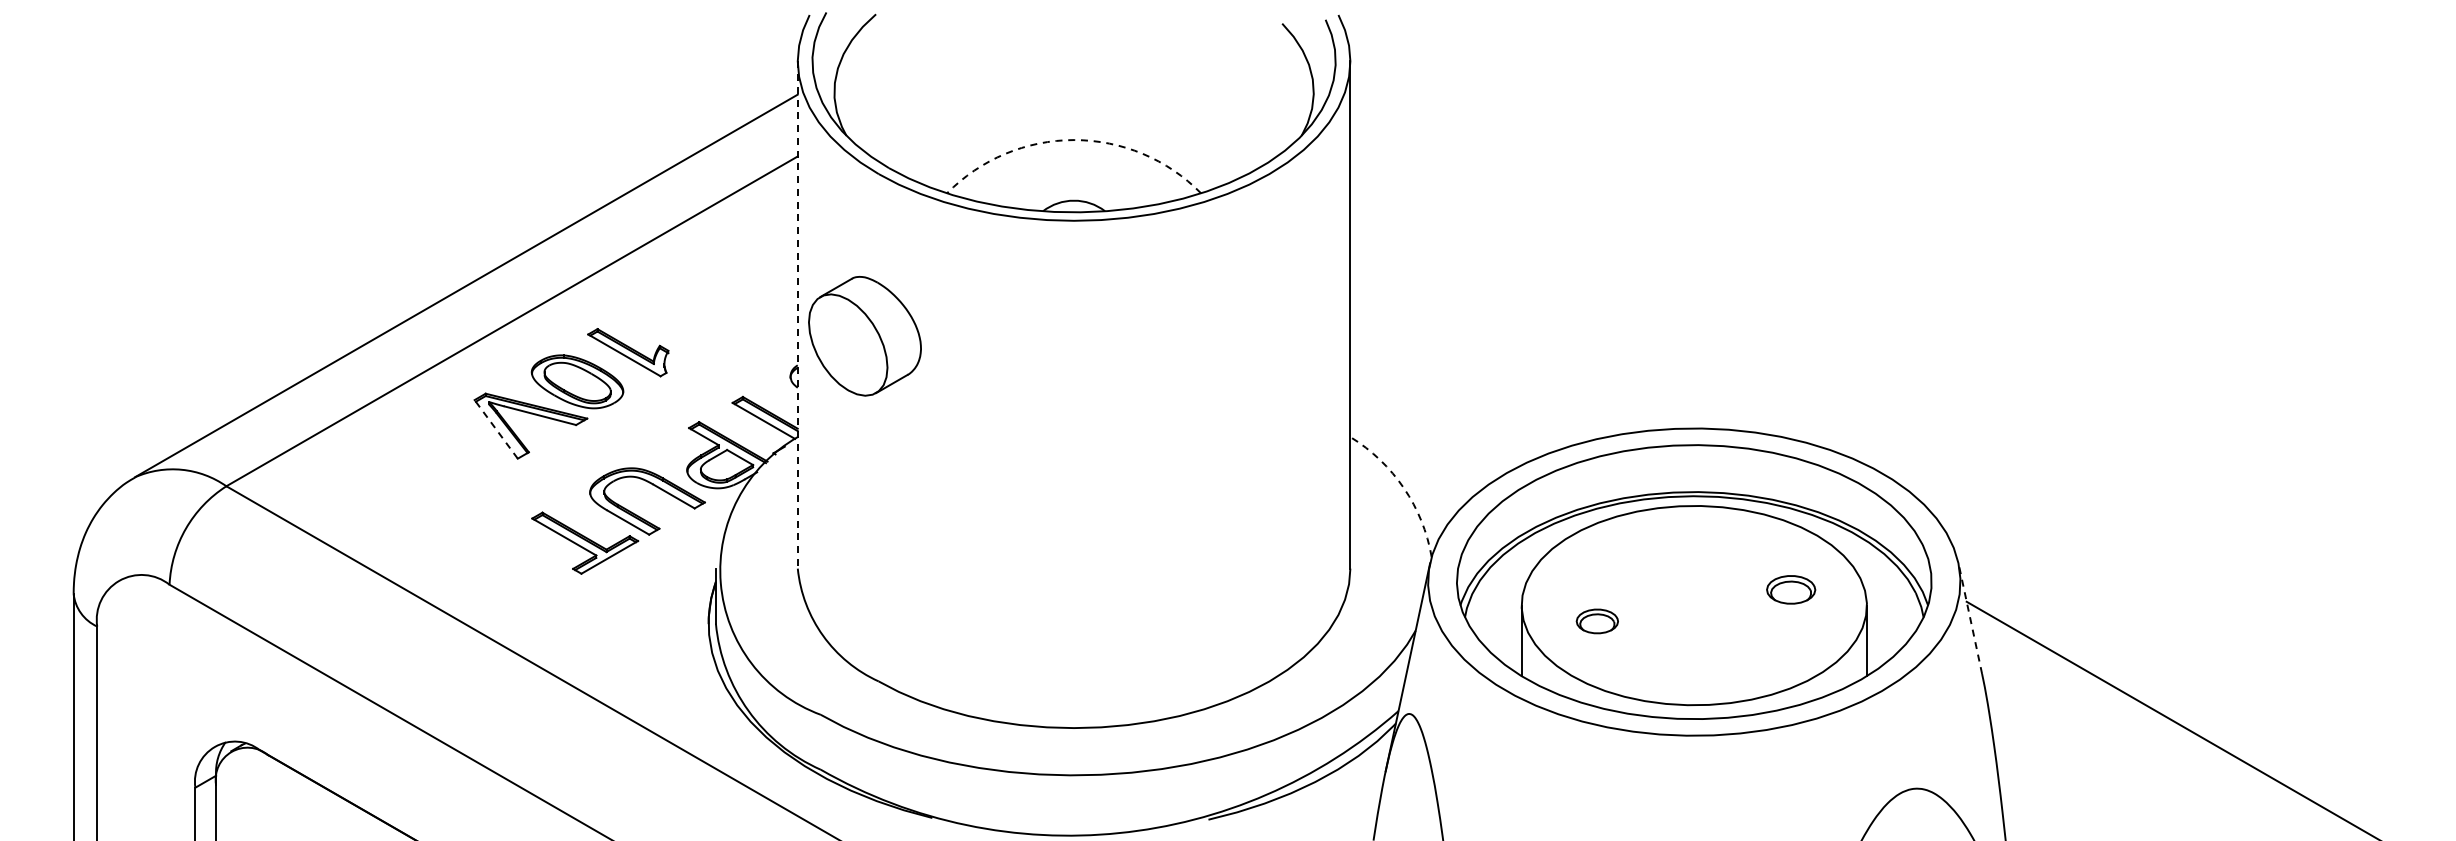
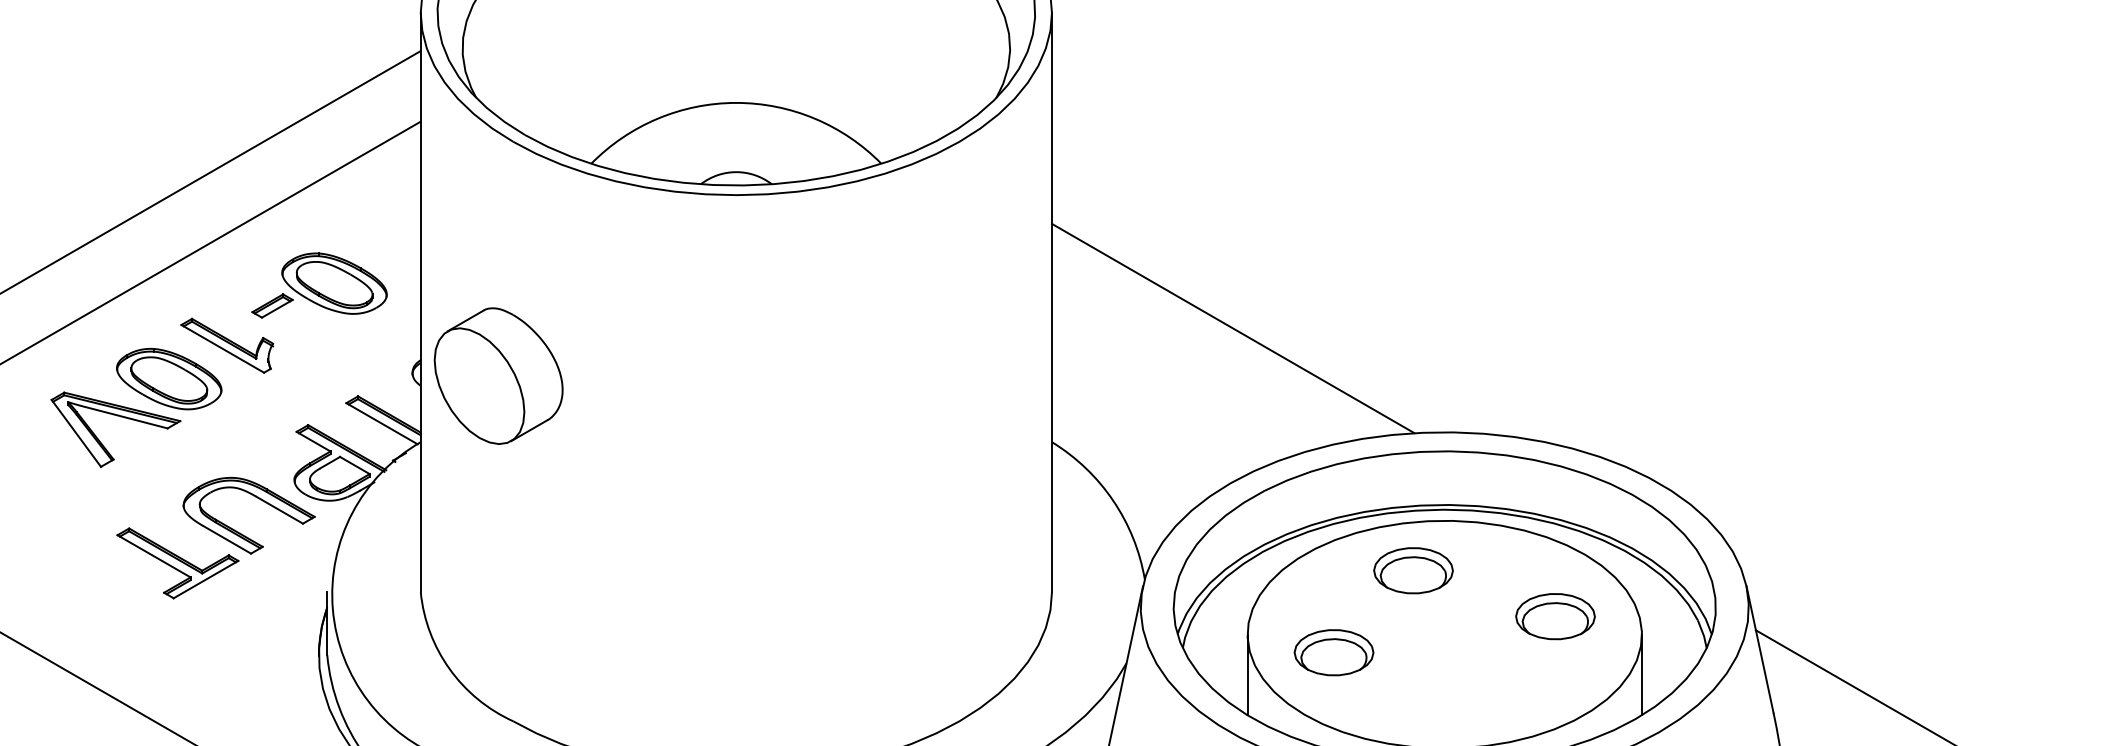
arc: (1074, 140) -> (736, 103), dashed -> solid
part: (708, 300) -> (318, 286), added
line: (797, 314) -> (420, 302), dashed -> solid
part: (864, 336) -> (498, 376), moved
line: (1508, 337) -> (1232, 328), added
line: (495, 429) -> (75, 433), dashed -> solid
arc: (1403, 488) -> (1112, 500), dashed -> solid
part: (1666, 549) -> (1413, 570), added
part: (1790, 589) -> (1554, 616), size x1.43
line: (1970, 618) -> (1760, 649), dashed -> solid
part: (1597, 621) -> (1334, 652), size x1.67

